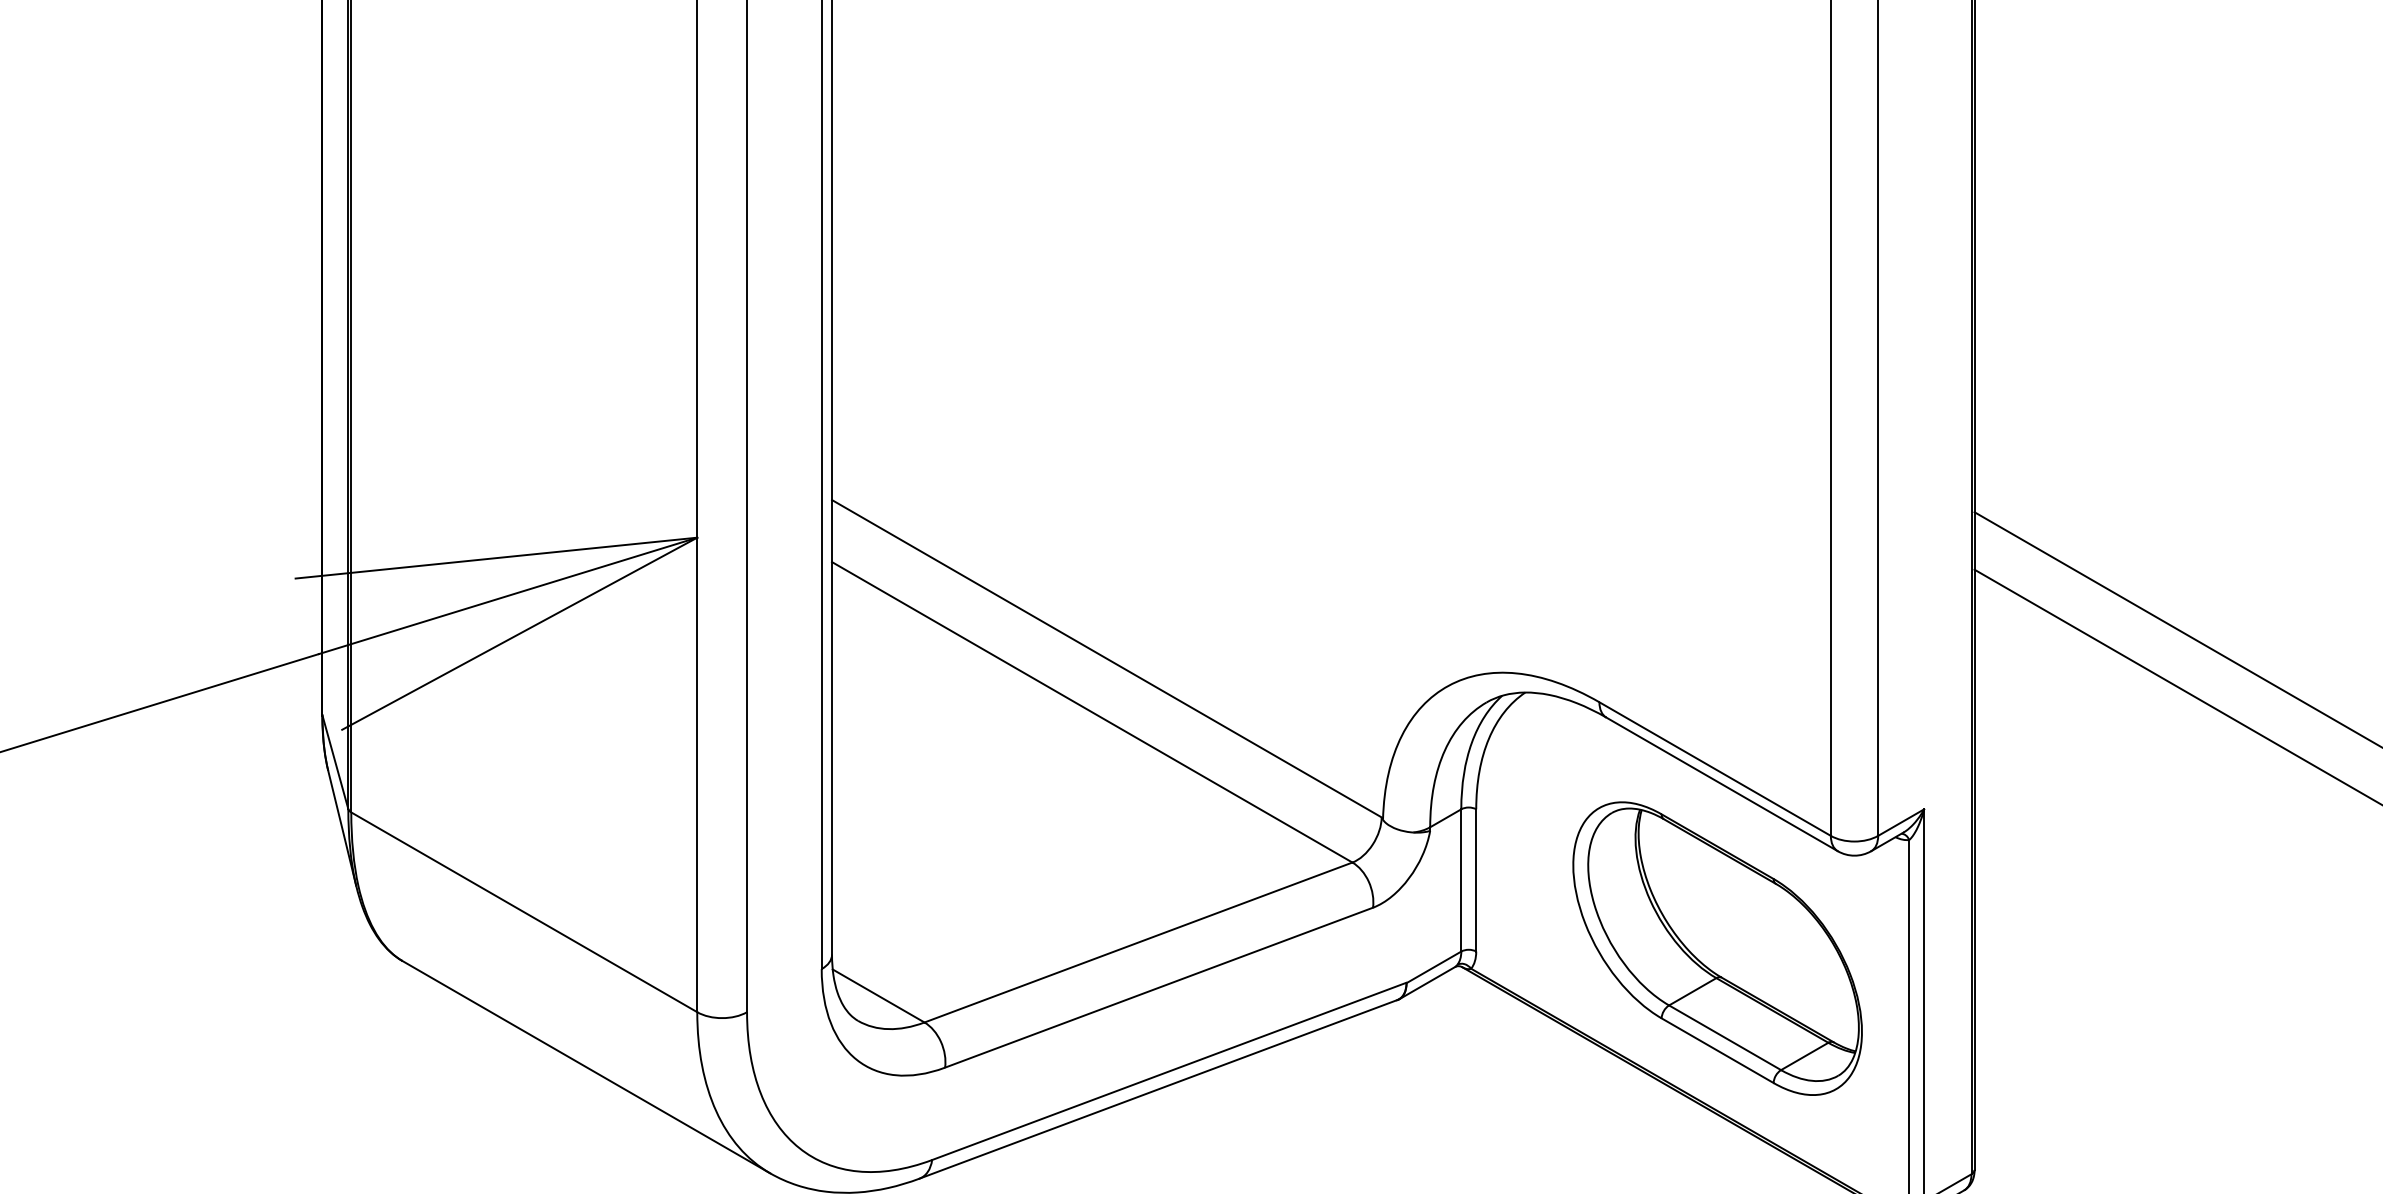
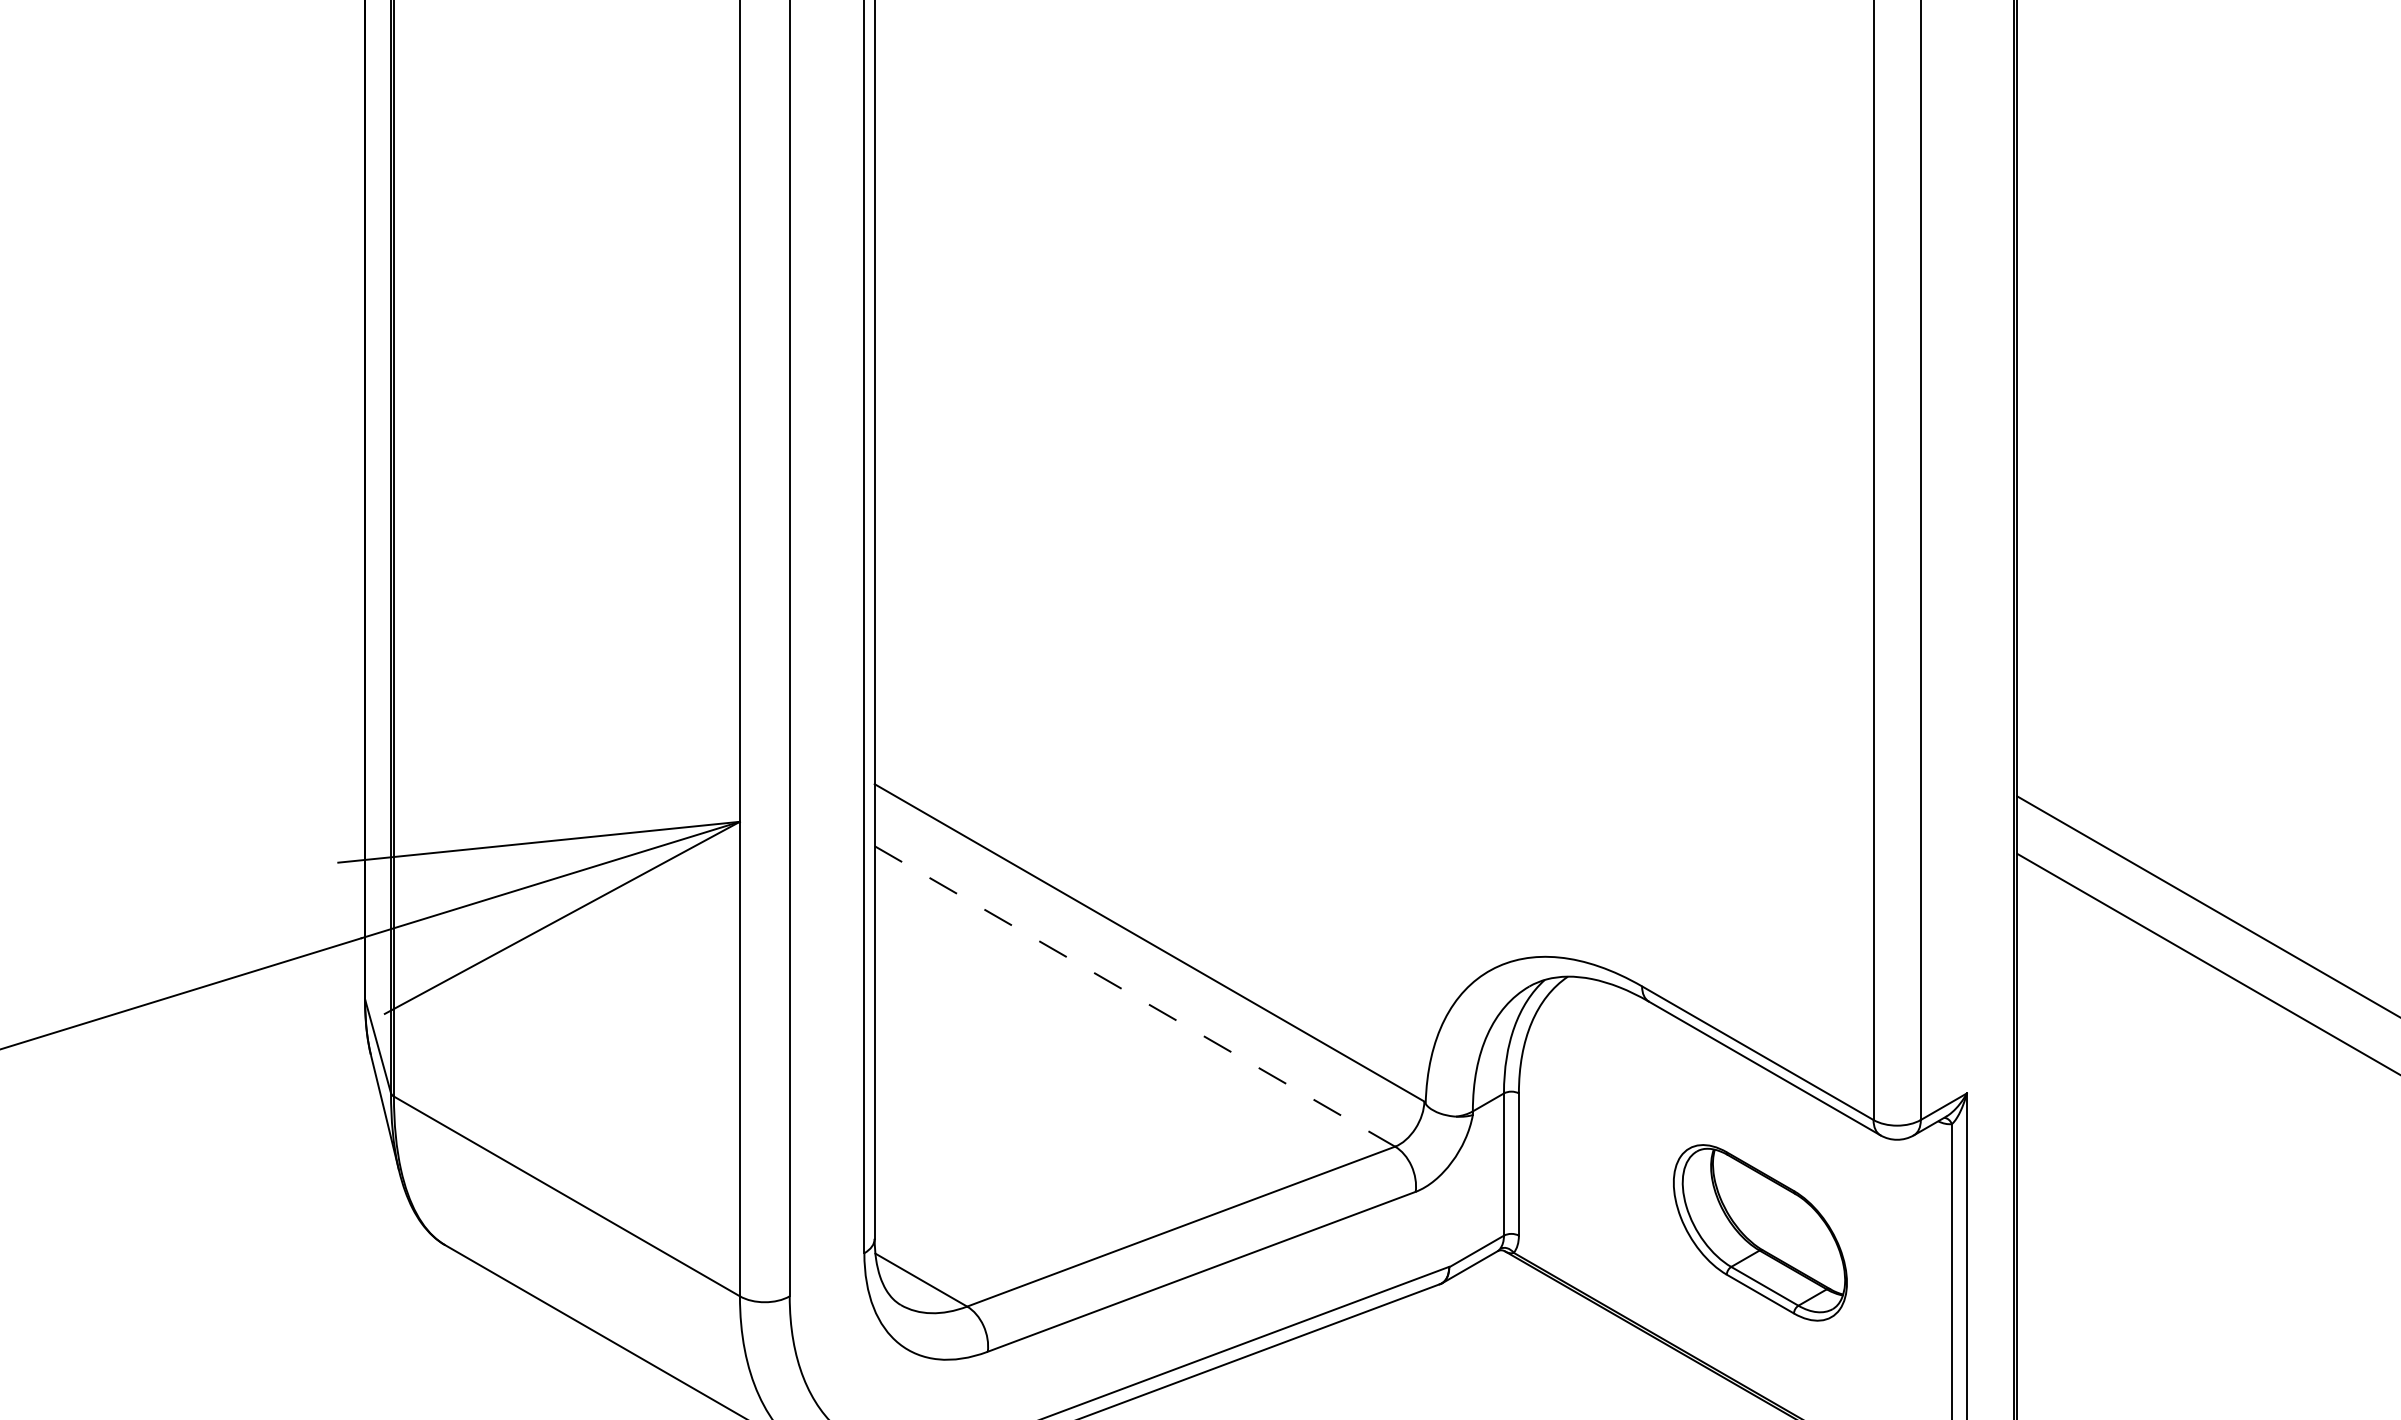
line: (1092, 712) -> (1135, 996), solid -> dashed
part: (1717, 948) -> (1760, 1232), size x0.6

